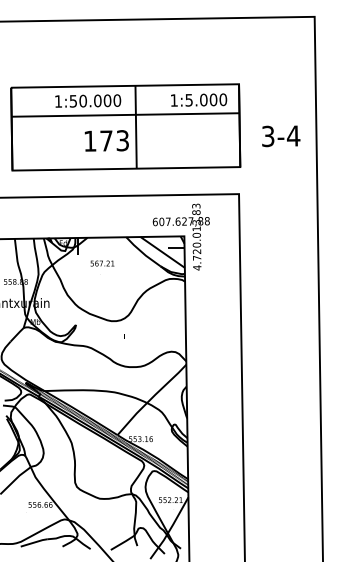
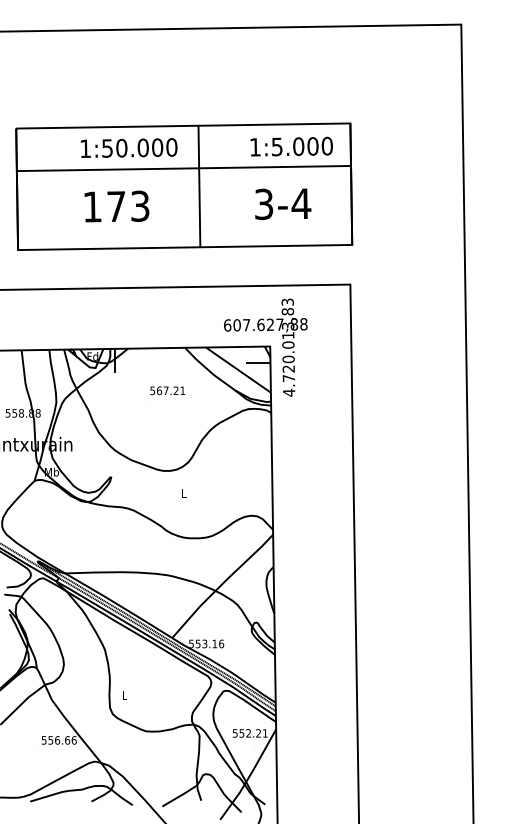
text: (281, 136) -> (283, 204), moved
text: (106, 140) -> (116, 205), moved
text: (102, 263) -> (167, 390), moved

